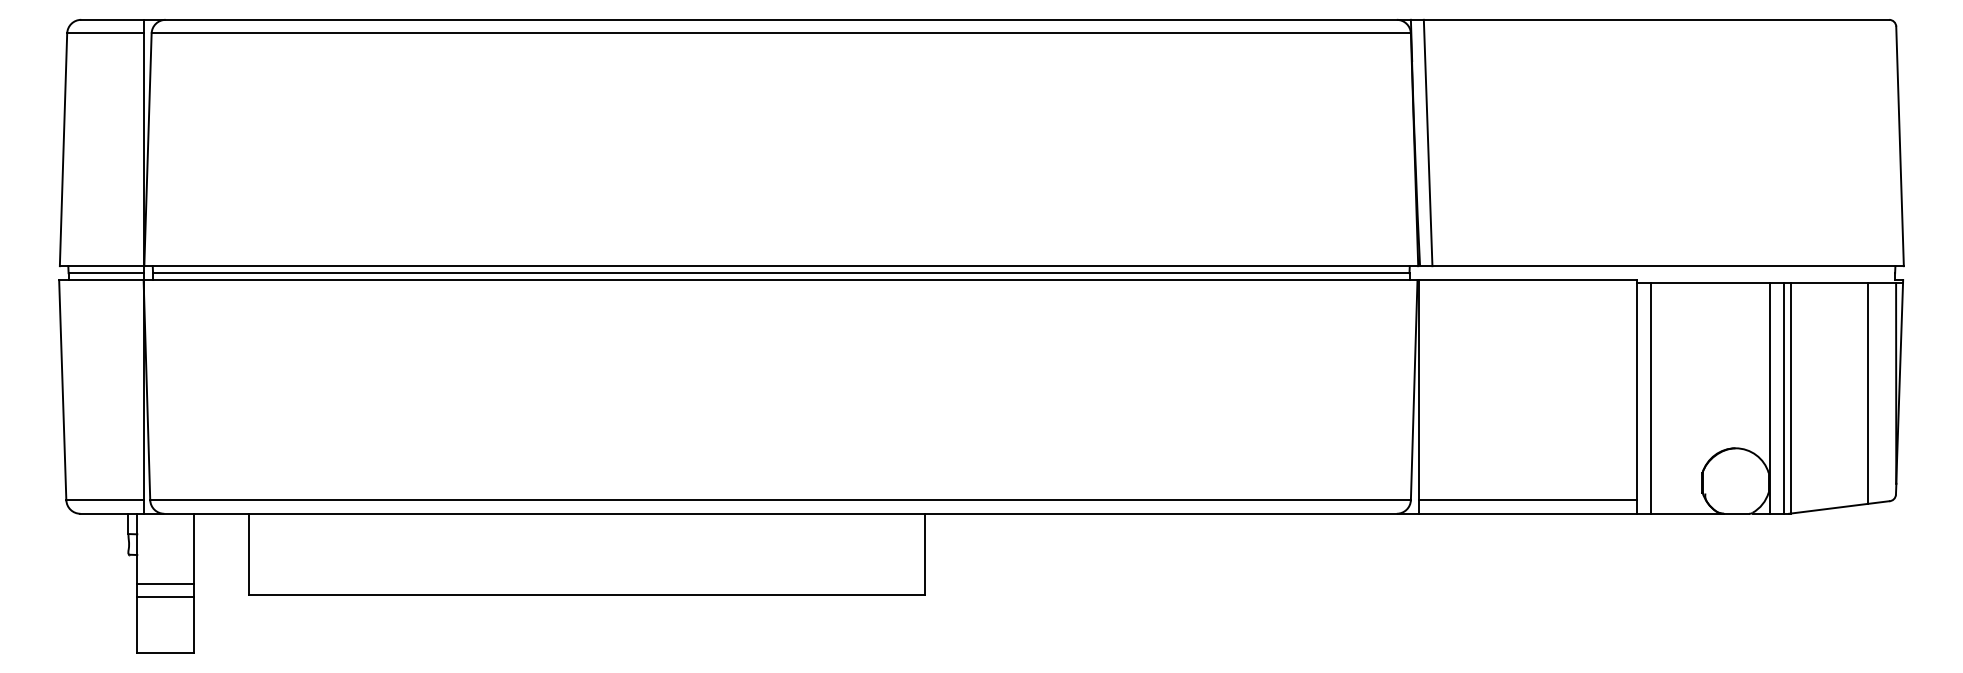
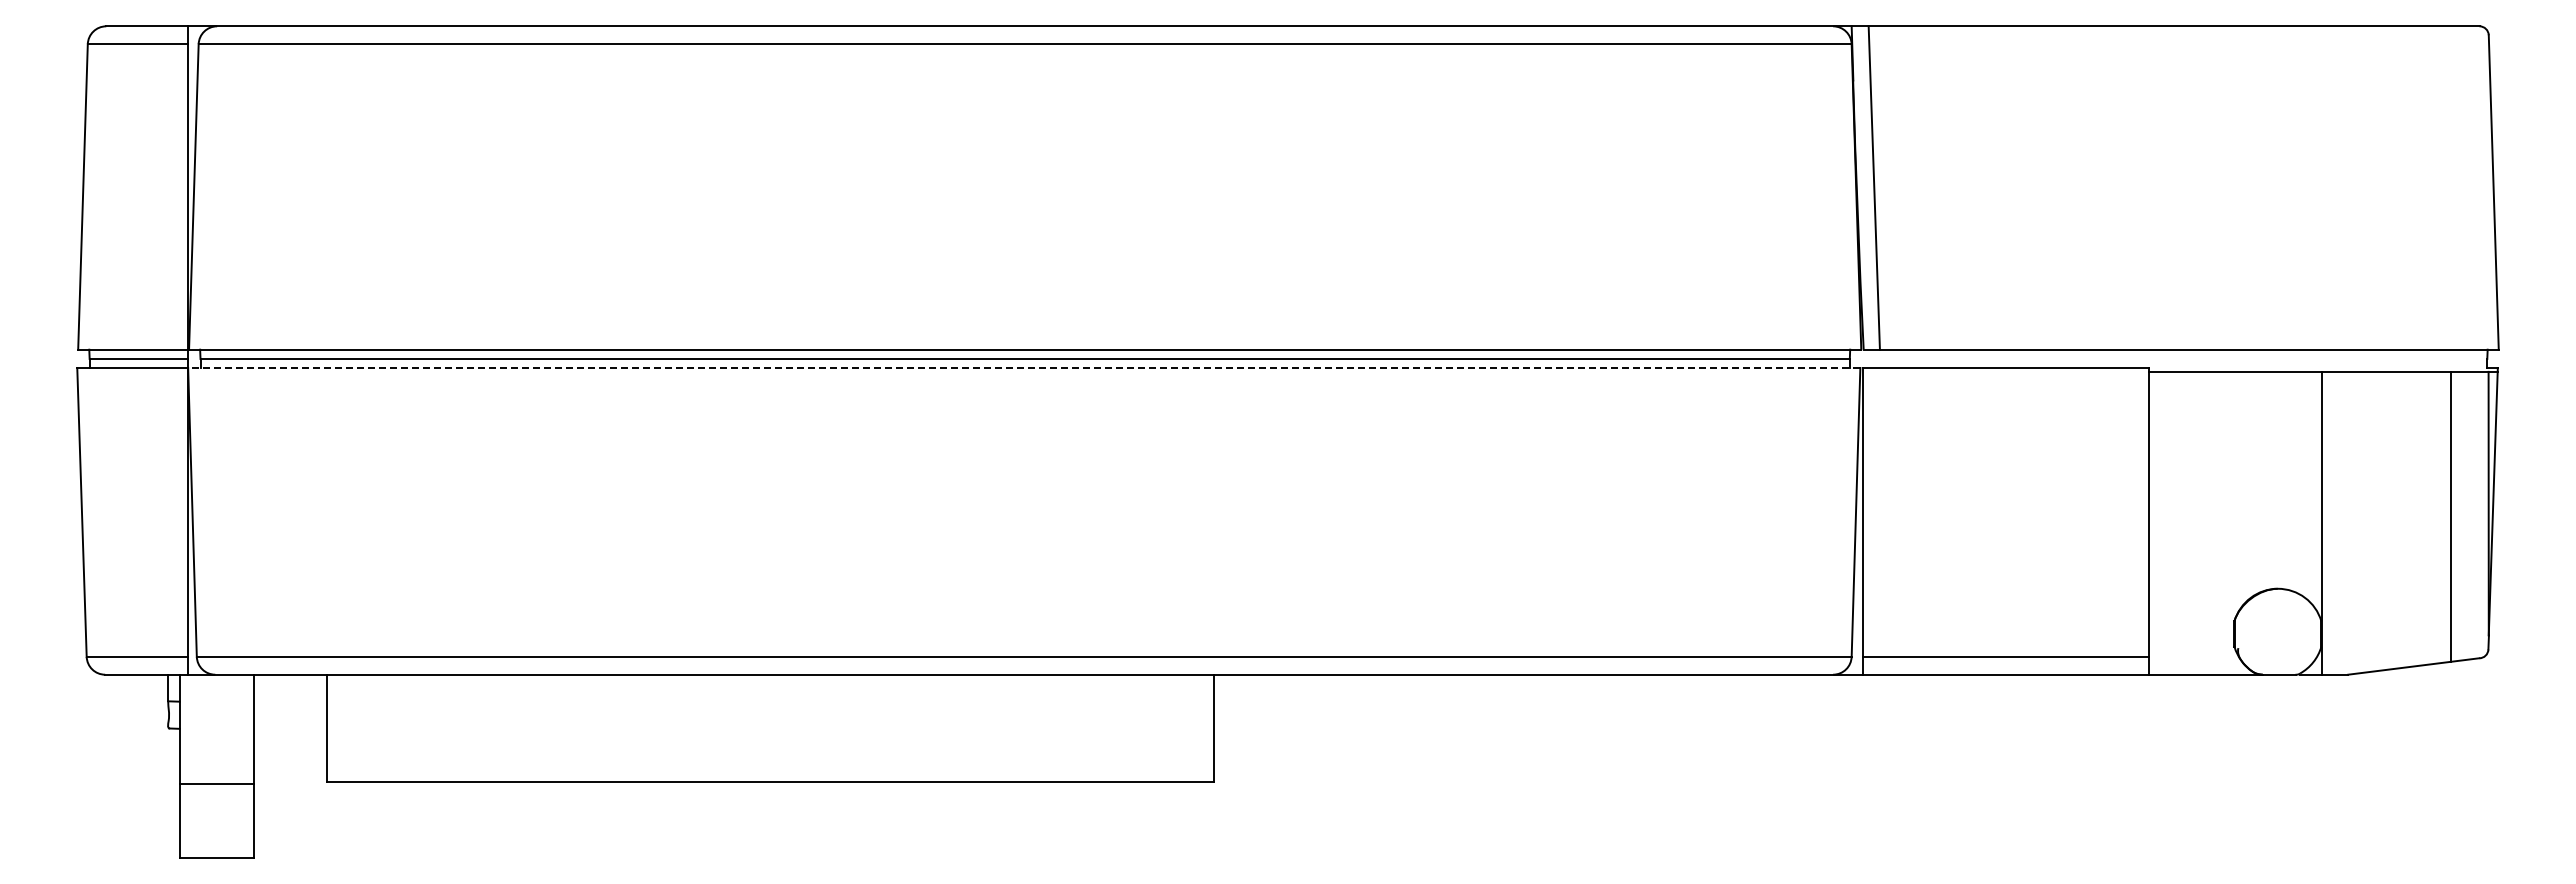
line: (780, 279) -> (1023, 367), solid -> dashed
line: (1651, 397) -> (2167, 522), removed
line: (1784, 397) -> (2341, 522), removed
line: (1790, 397) -> (2350, 522), removed
line: (165, 584) -> (216, 767), removed

